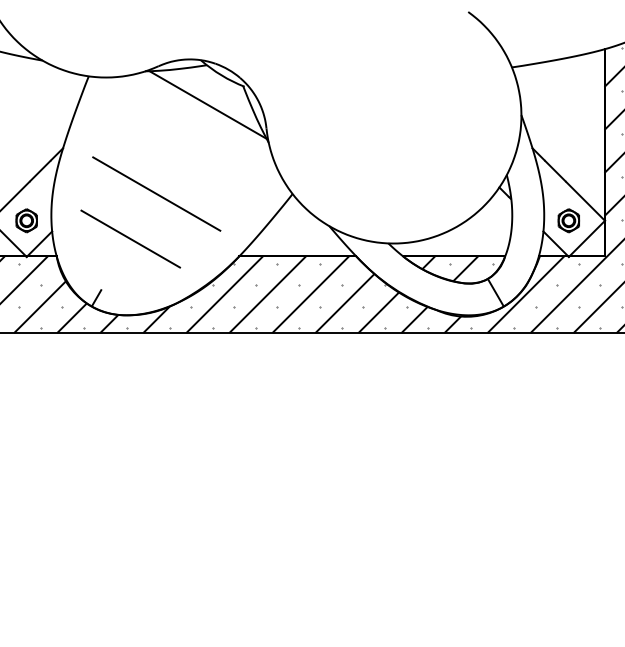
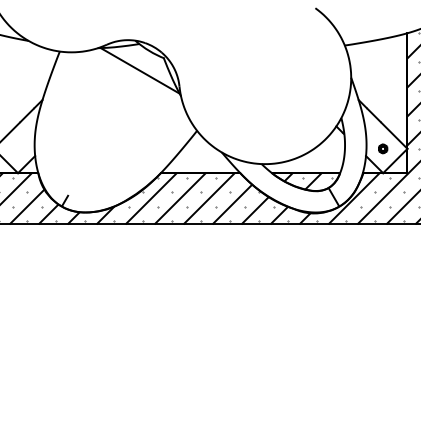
line: (156, 193) -> (105, 130), removed
part: (25, 220) -> (17, 148), removed
part: (567, 220) -> (382, 148), size x0.6
line: (129, 239) -> (87, 161), removed

